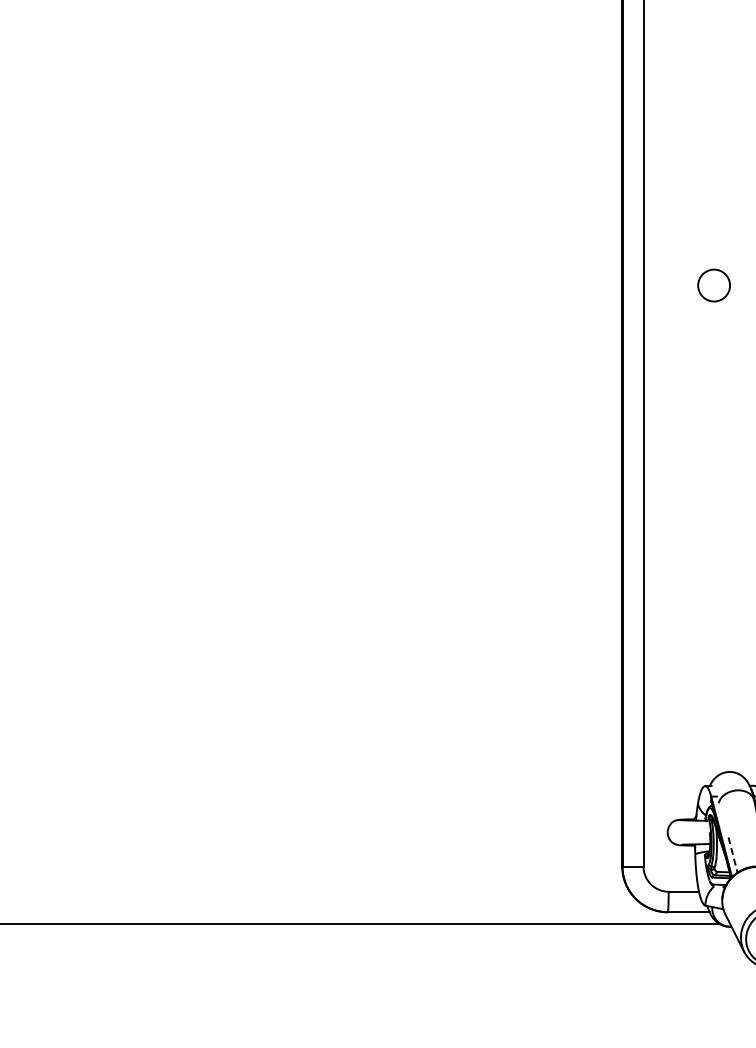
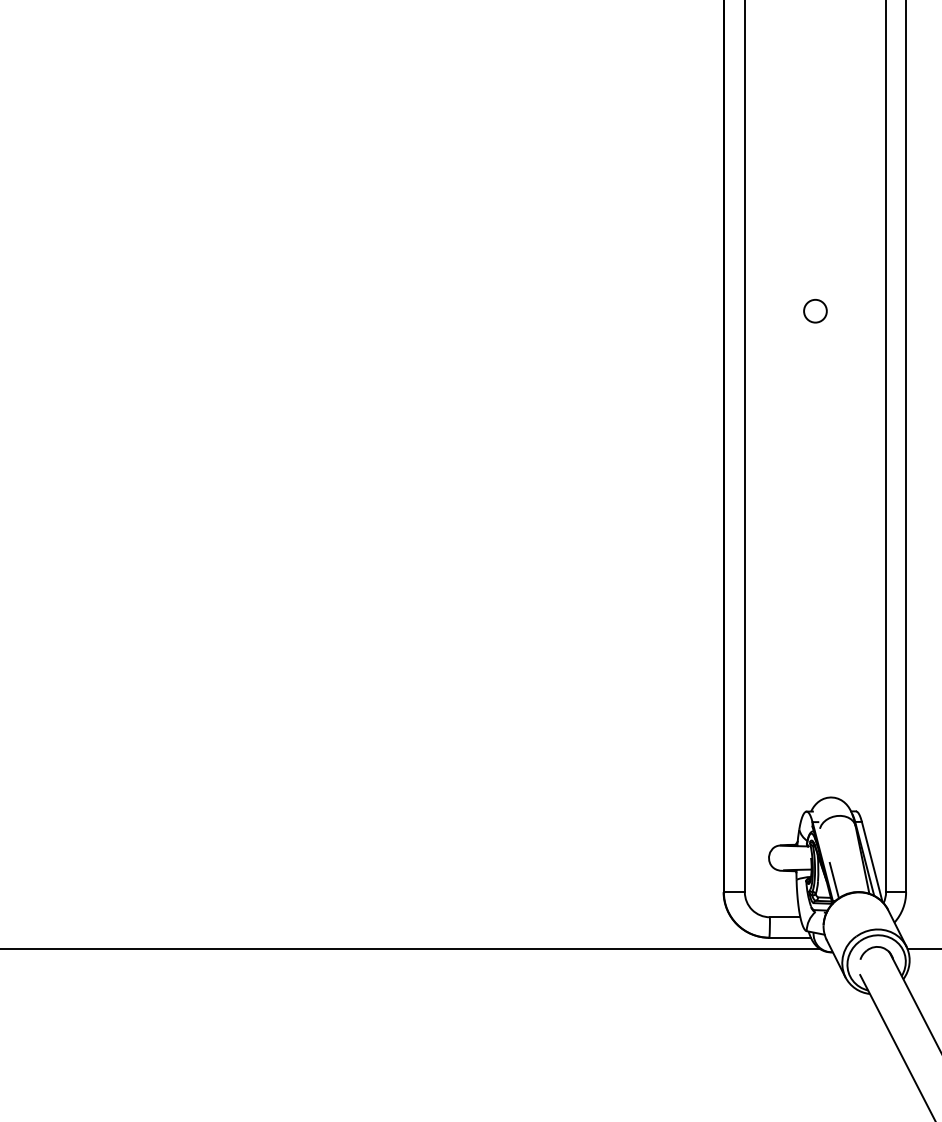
circle: (714, 285) -> (815, 311), size x0.71
line: (733, 855) -> (834, 881), dashed -> solid

